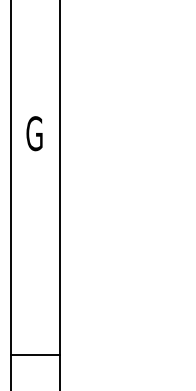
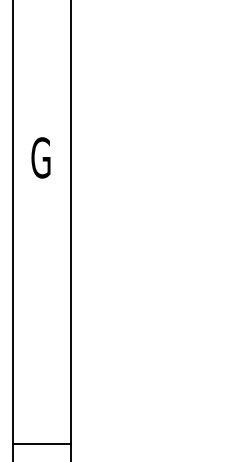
line: (35, 354) -> (42, 443), moved

